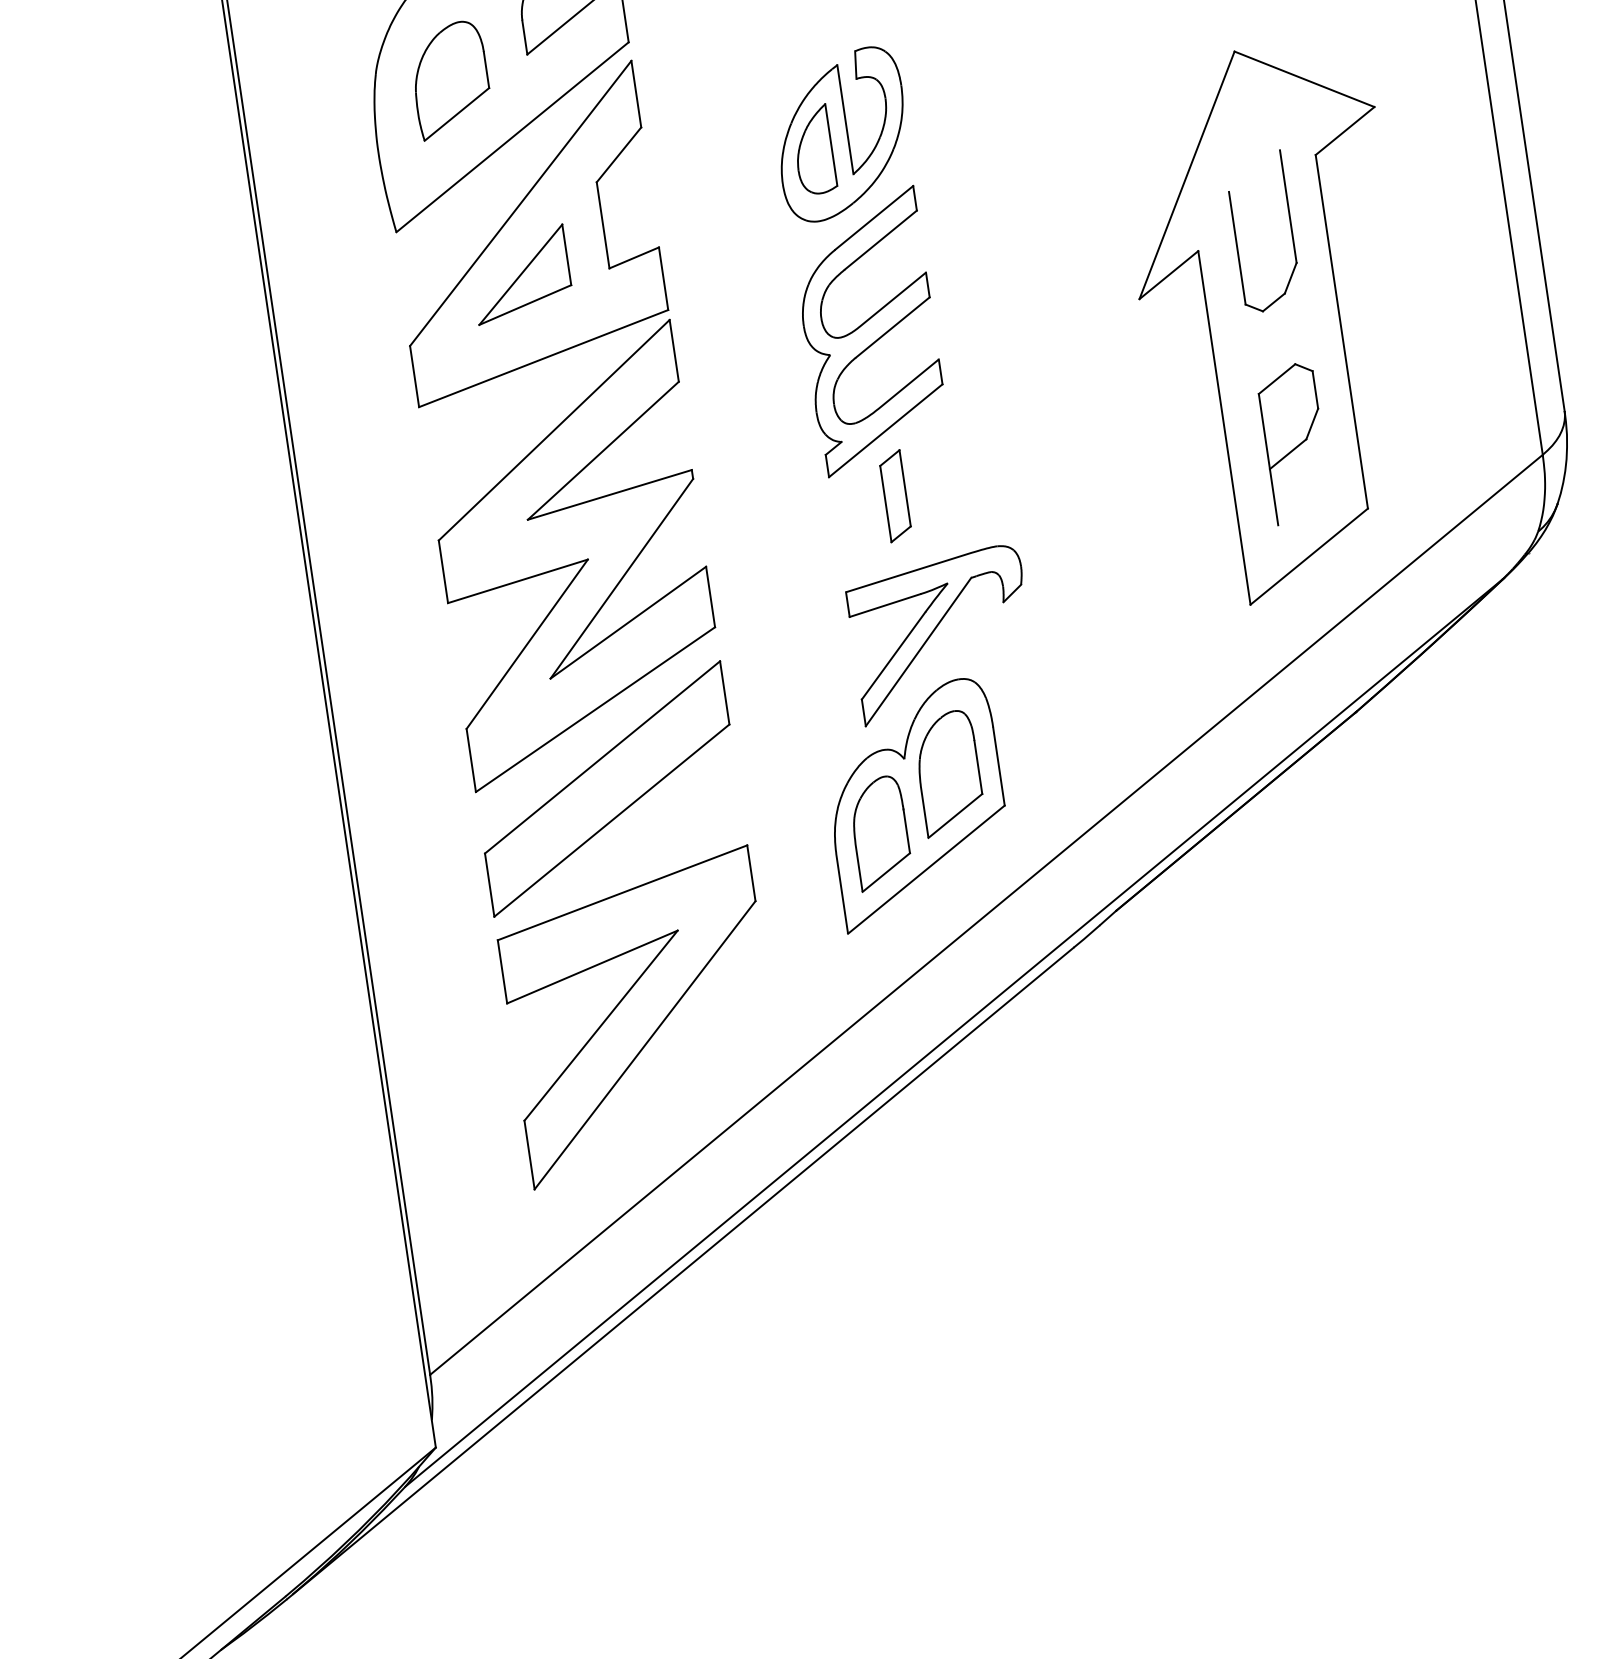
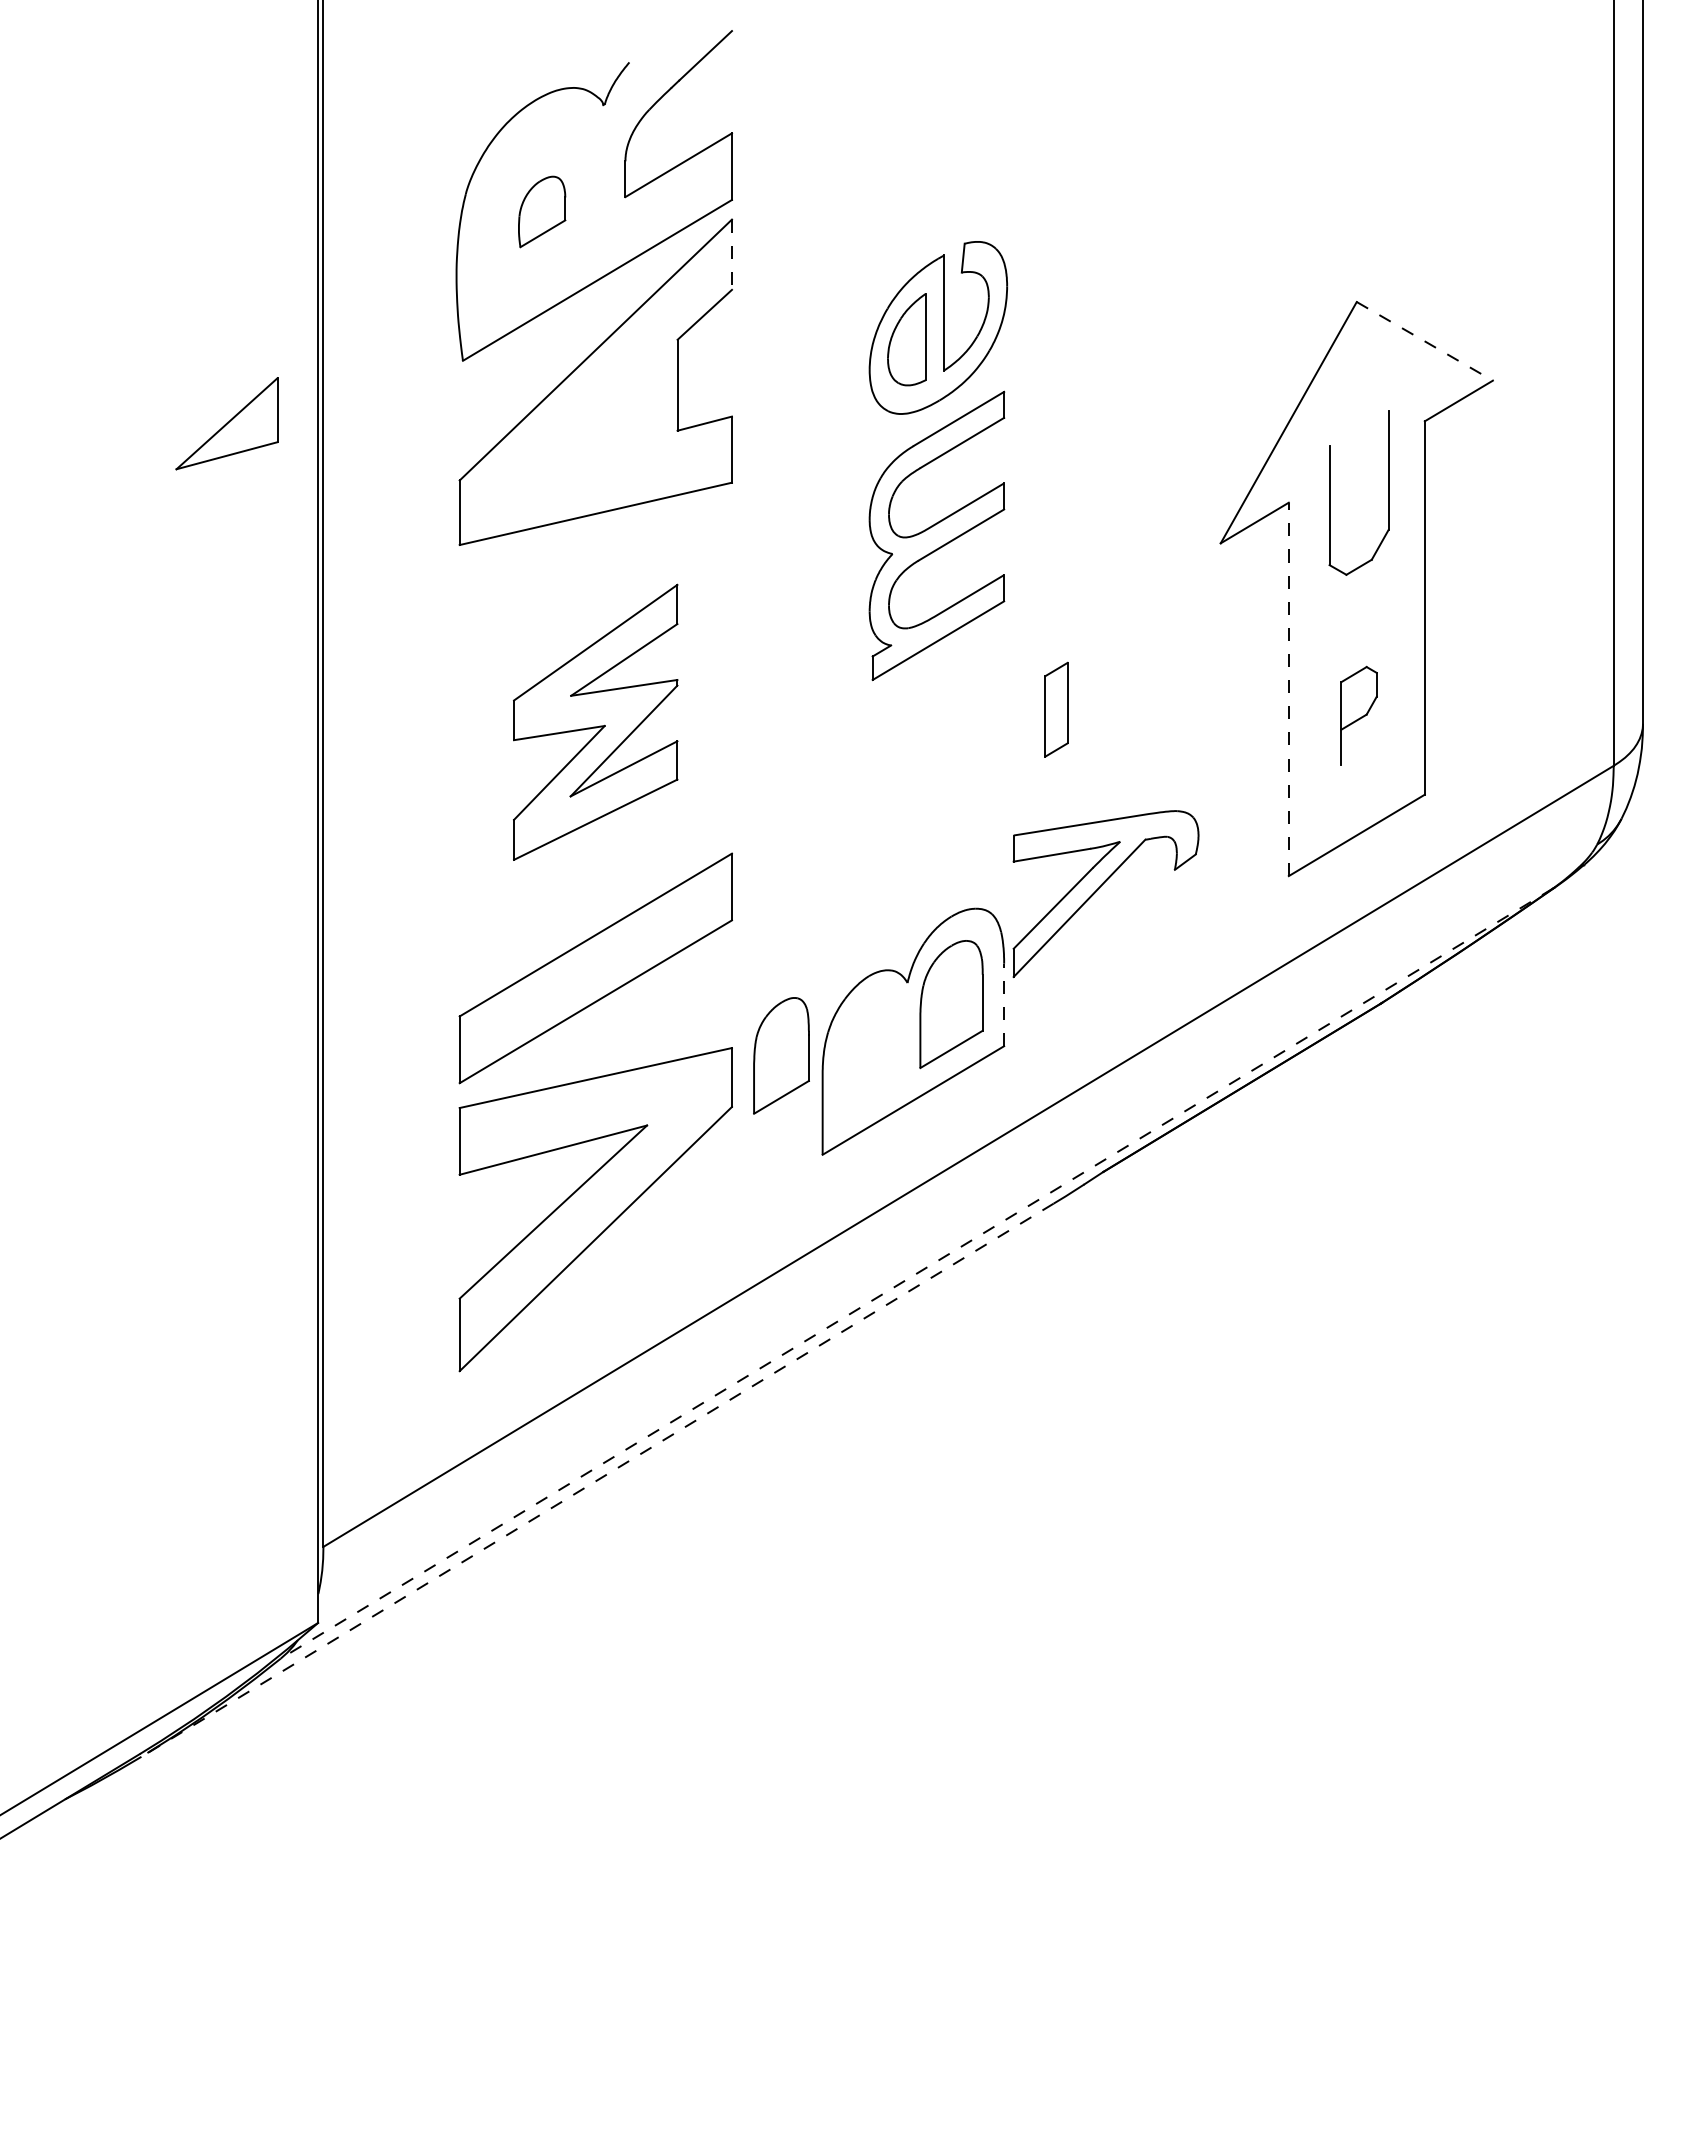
part: (449, 79) -> (541, 211), size x0.6
line: (1304, 79) -> (1424, 341), solid -> dashed
line: (635, 94) -> (731, 255), solid -> dashed
part: (520, 274) -> (226, 423), moved
line: (1224, 428) -> (1288, 689), solid -> dashed
part: (1294, 442) -> (1358, 715), size x0.6
part: (895, 495) -> (1056, 709), moved
part: (572, 556) -> (595, 722), size x0.6
part: (934, 632) -> (1098, 890), moved
line: (999, 766) -> (1004, 1004), solid -> dashed
part: (880, 832) -> (781, 1055), moved
line: (954, 1032) -> (917, 1273), solid -> dashed
line: (680, 1273) -> (597, 1480), solid -> dashed

